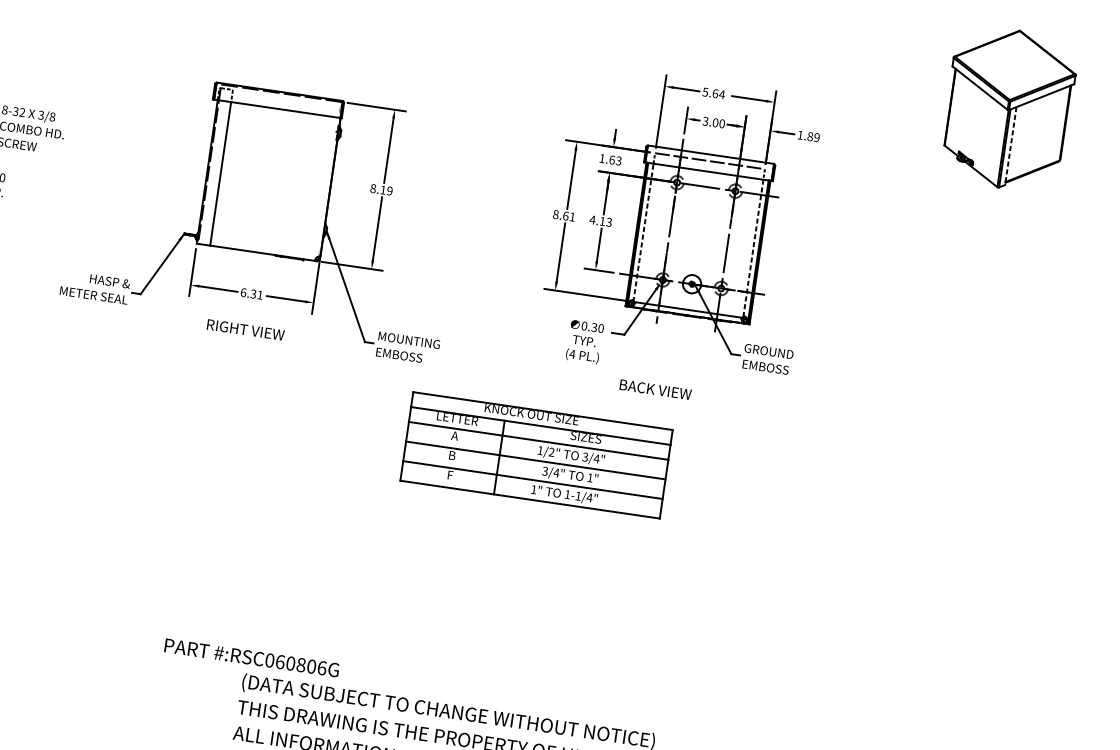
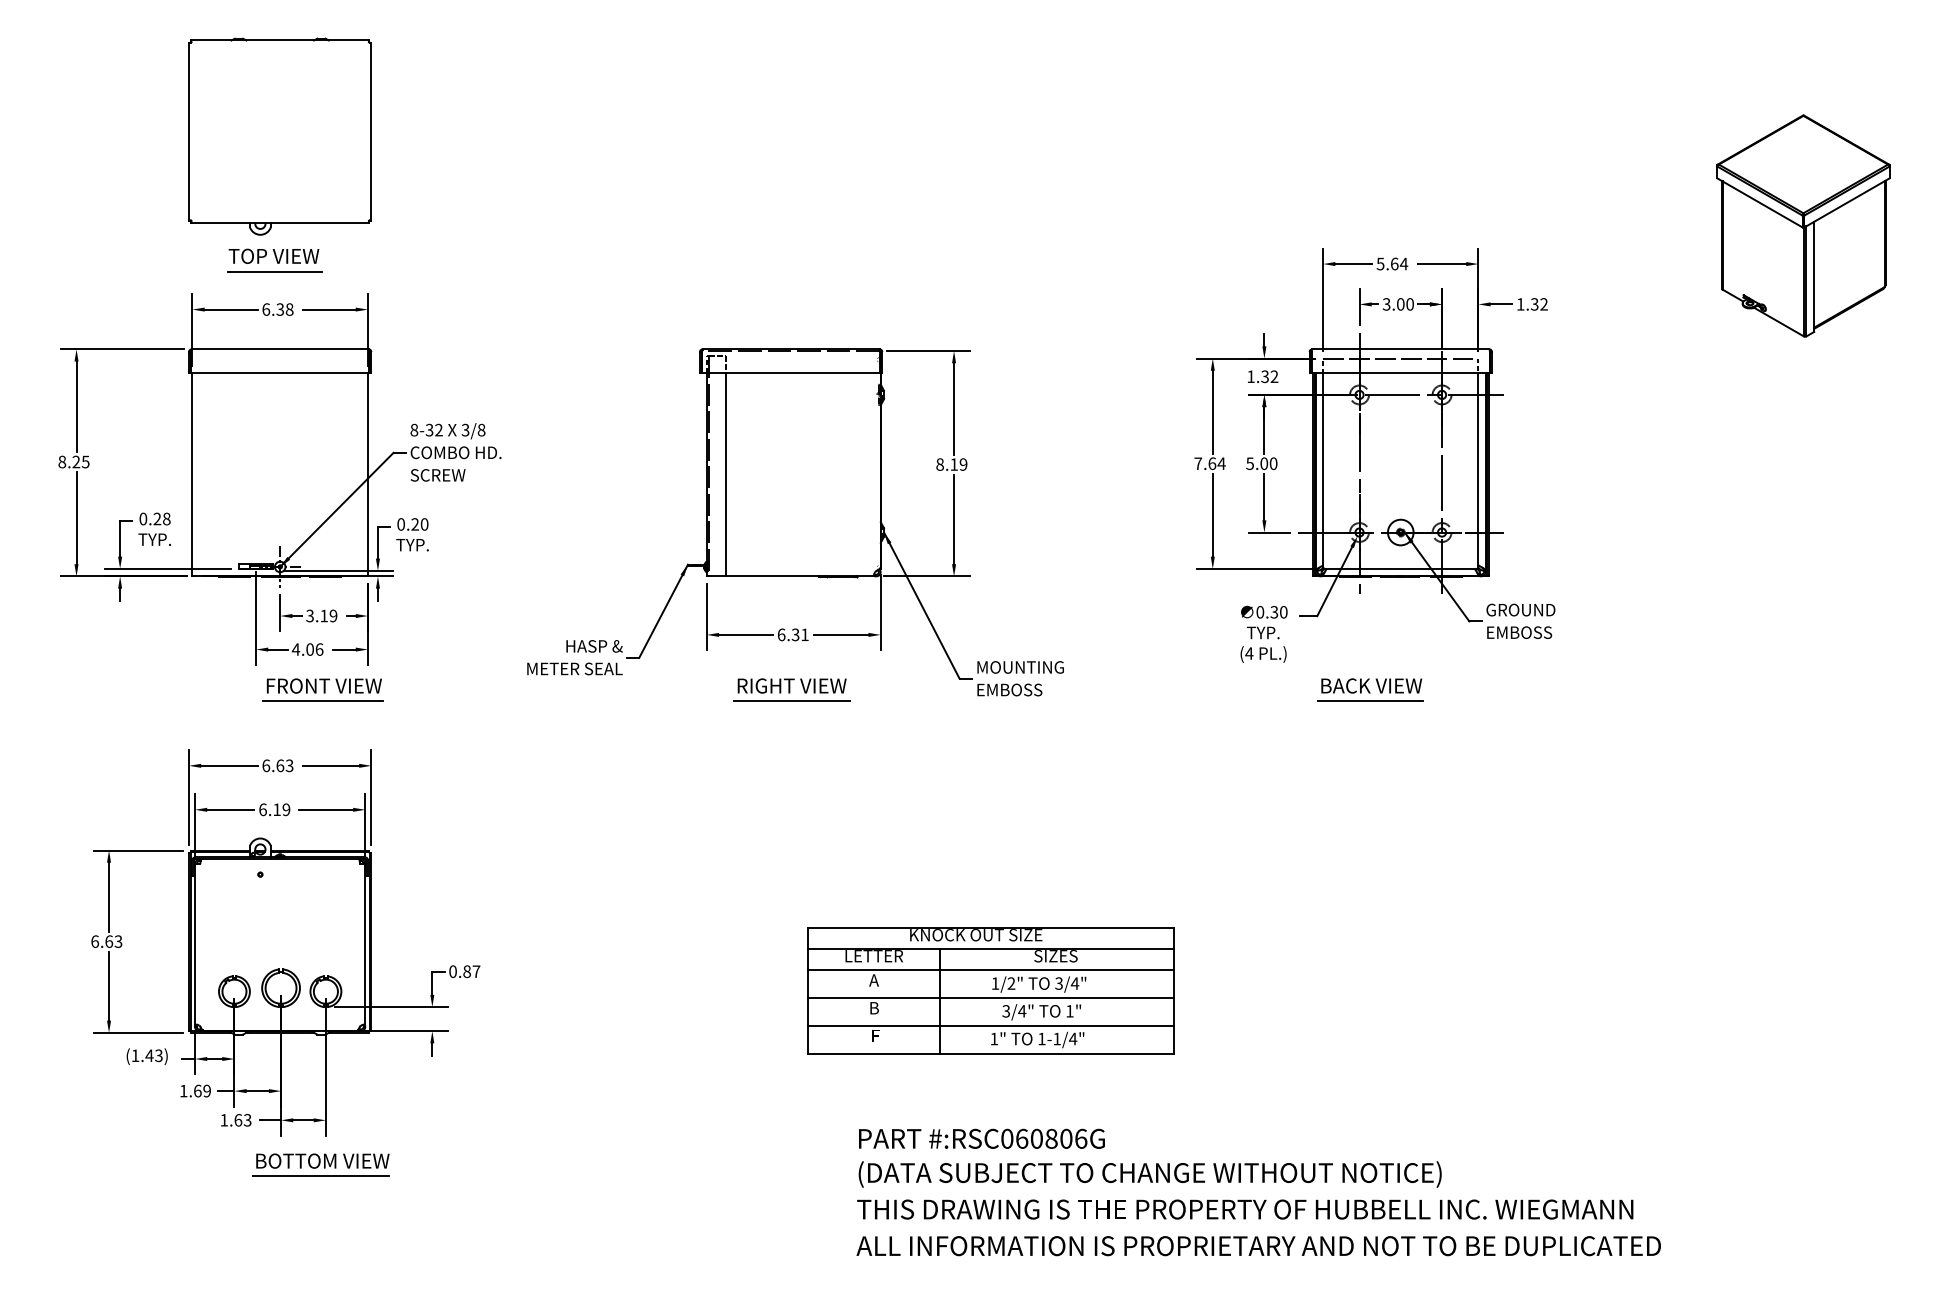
text: (812, 137) -> (1538, 304), 1.89 -> 1.32
line: (1010, 146) -> (1814, 277), dashed -> solid
text: (615, 160) -> (1269, 376), 1.63 -> 1.32
text: (563, 215) -> (1209, 463), 8.61 -> 7.64
text: (600, 221) -> (1261, 463), 4.13 -> 5.00
line: (643, 233) -> (1323, 471), dashed -> solid
line: (753, 249) -> (1478, 471), dashed -> solid
line: (244, 340) -> (792, 701), added
line: (652, 400) -> (1369, 701), added
part: (536, 455) -> (990, 990), moved
text: (251, 657) -> (981, 1138), moved

